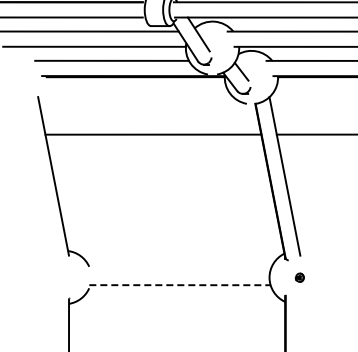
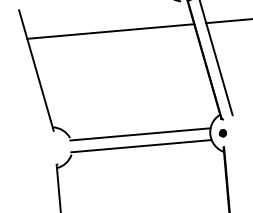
line: (179, 269) -> (140, 134), added
part: (299, 277) -> (222, 133), moved
line: (179, 285) -> (141, 146), dashed -> solid

